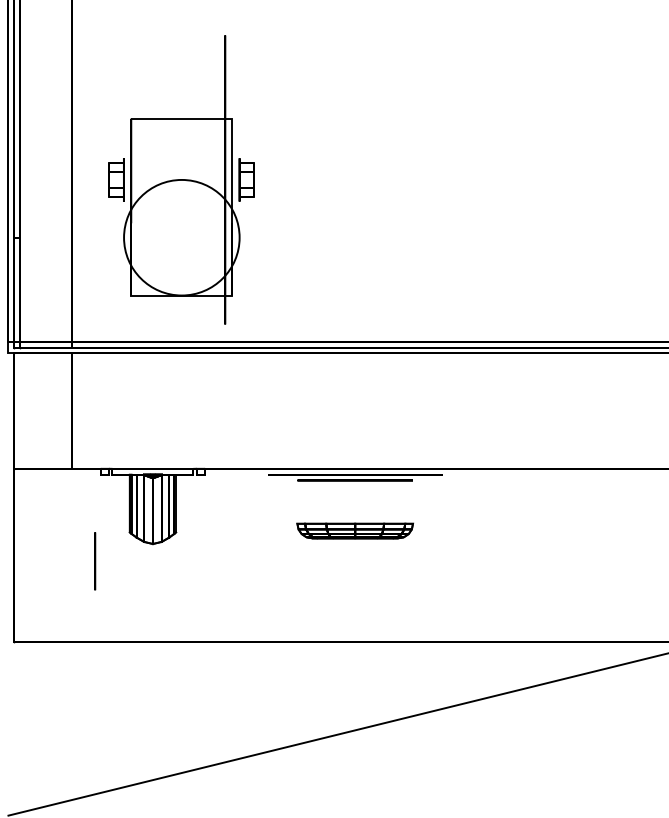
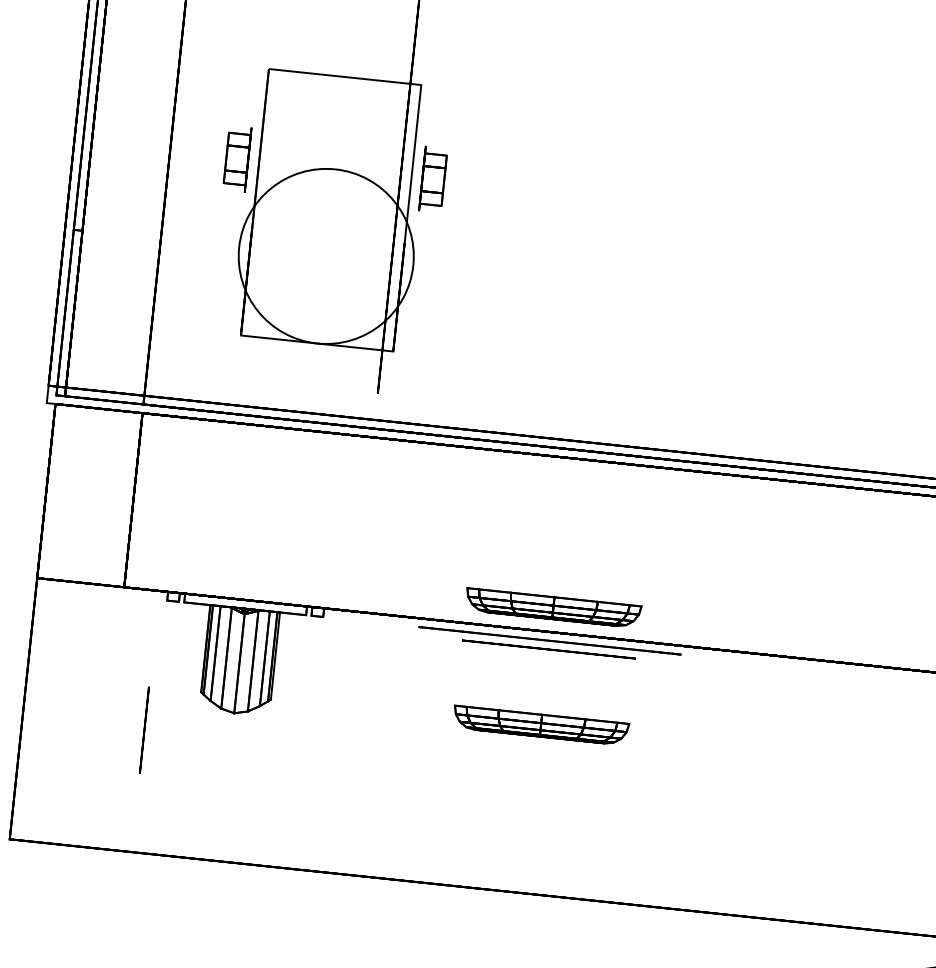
part: (354, 452) -> (552, 607), added

